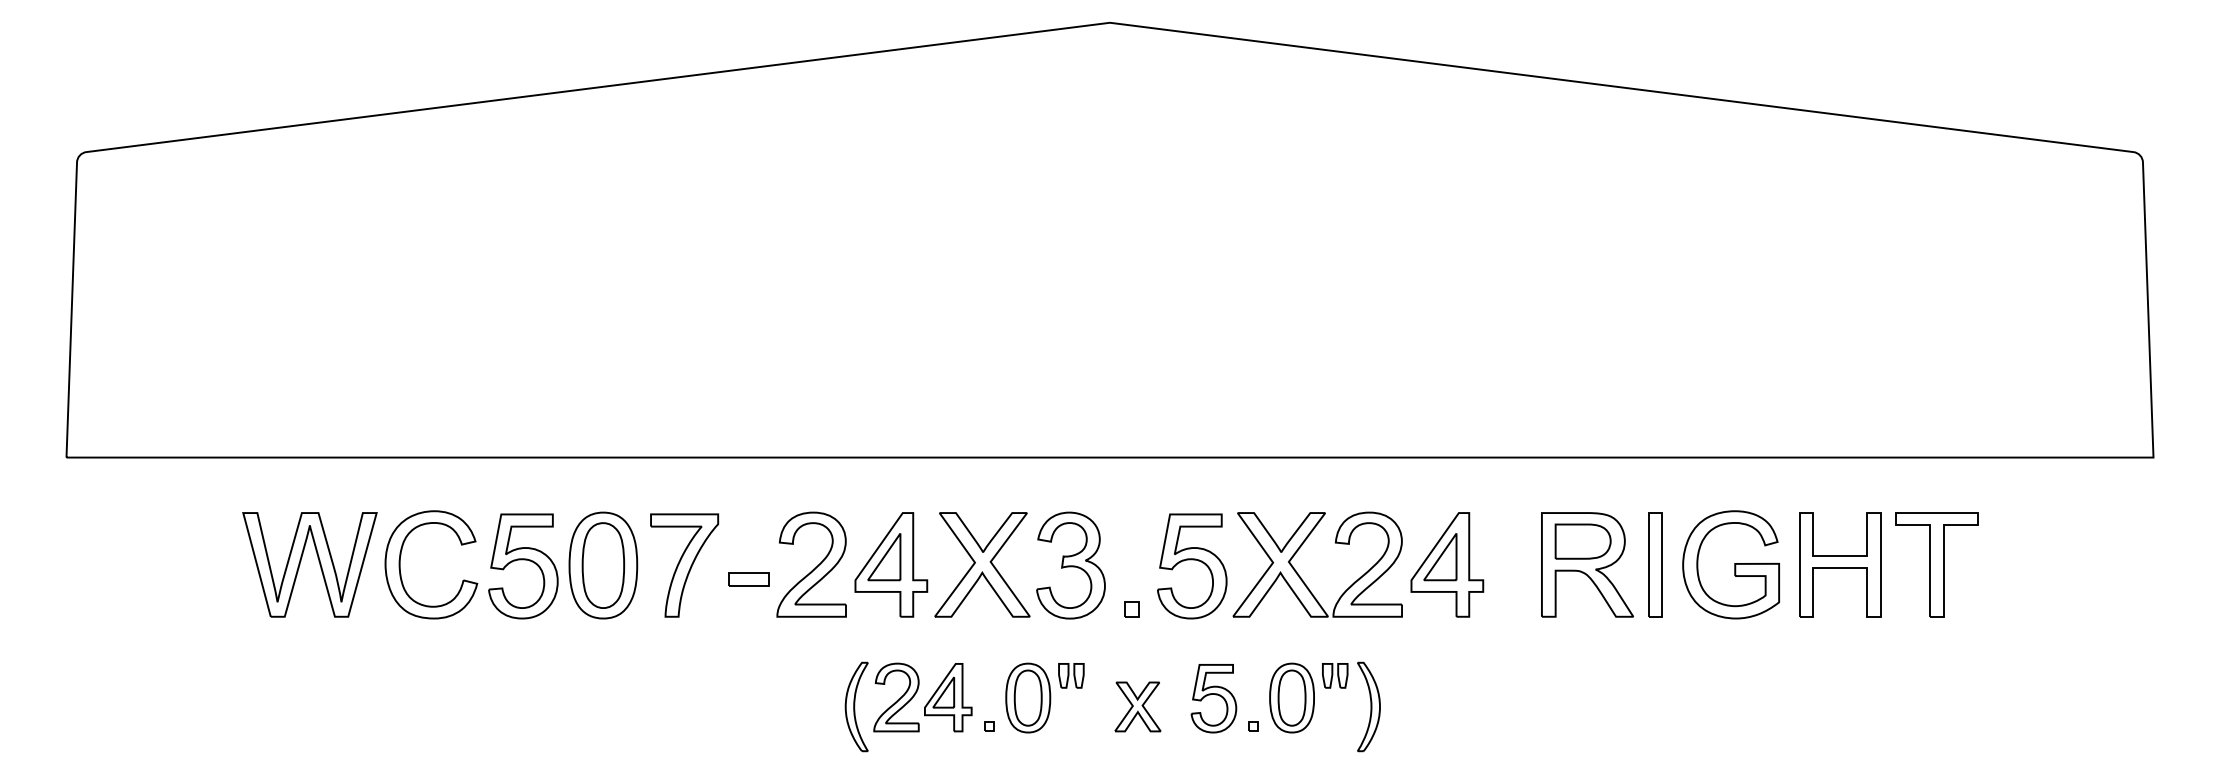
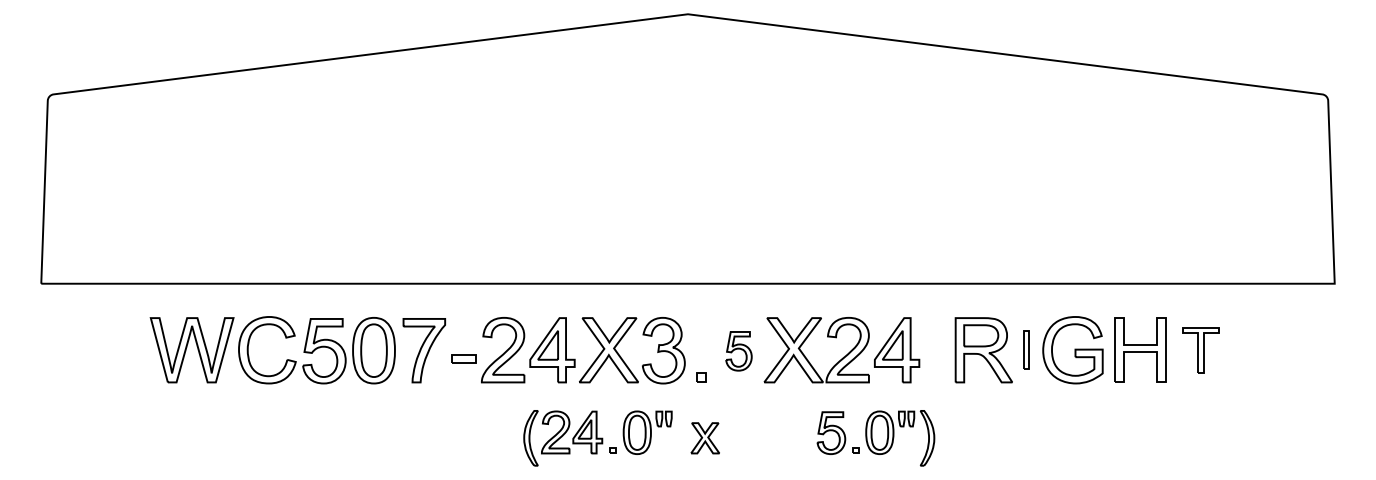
part: (1654, 563) -> (1025, 349), size x0.6
part: (1936, 563) -> (1200, 349), size x0.7
part: (1191, 566) -> (738, 351), size x0.6
part: (1285, 707) -> (875, 438), moved

